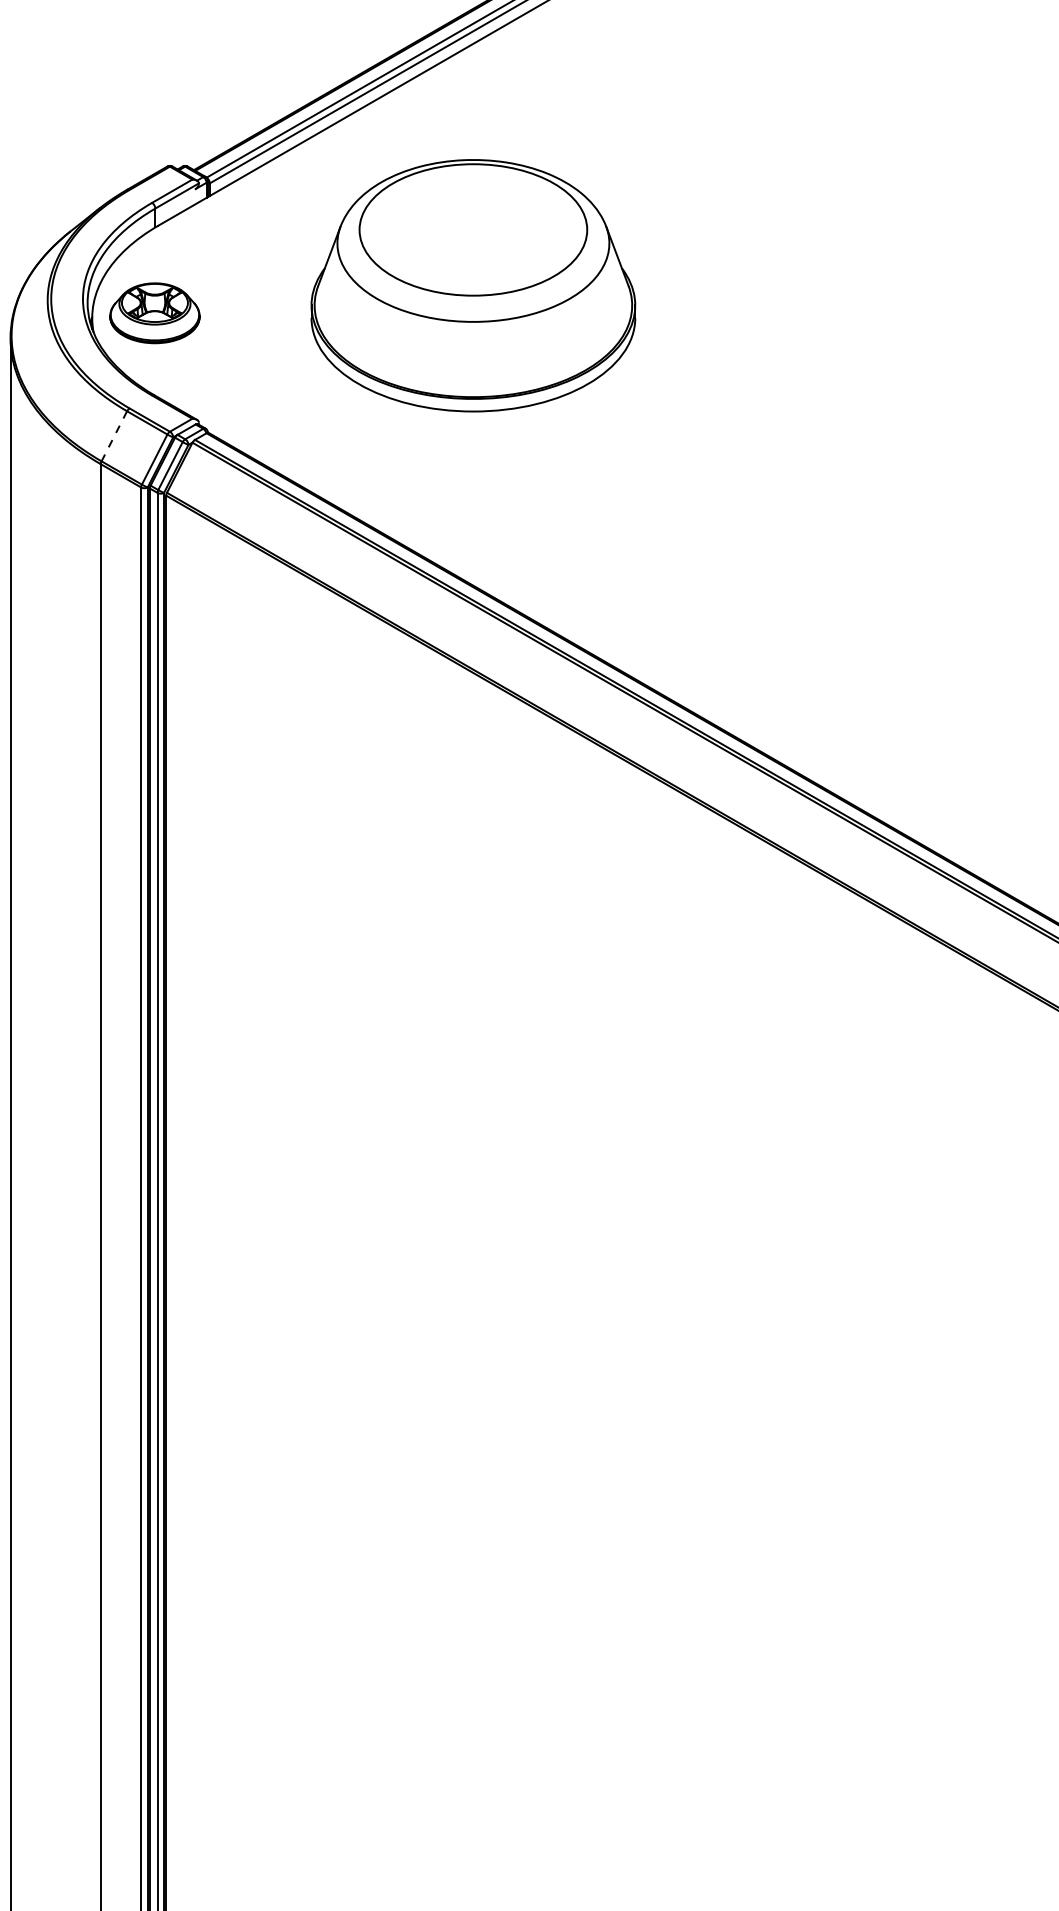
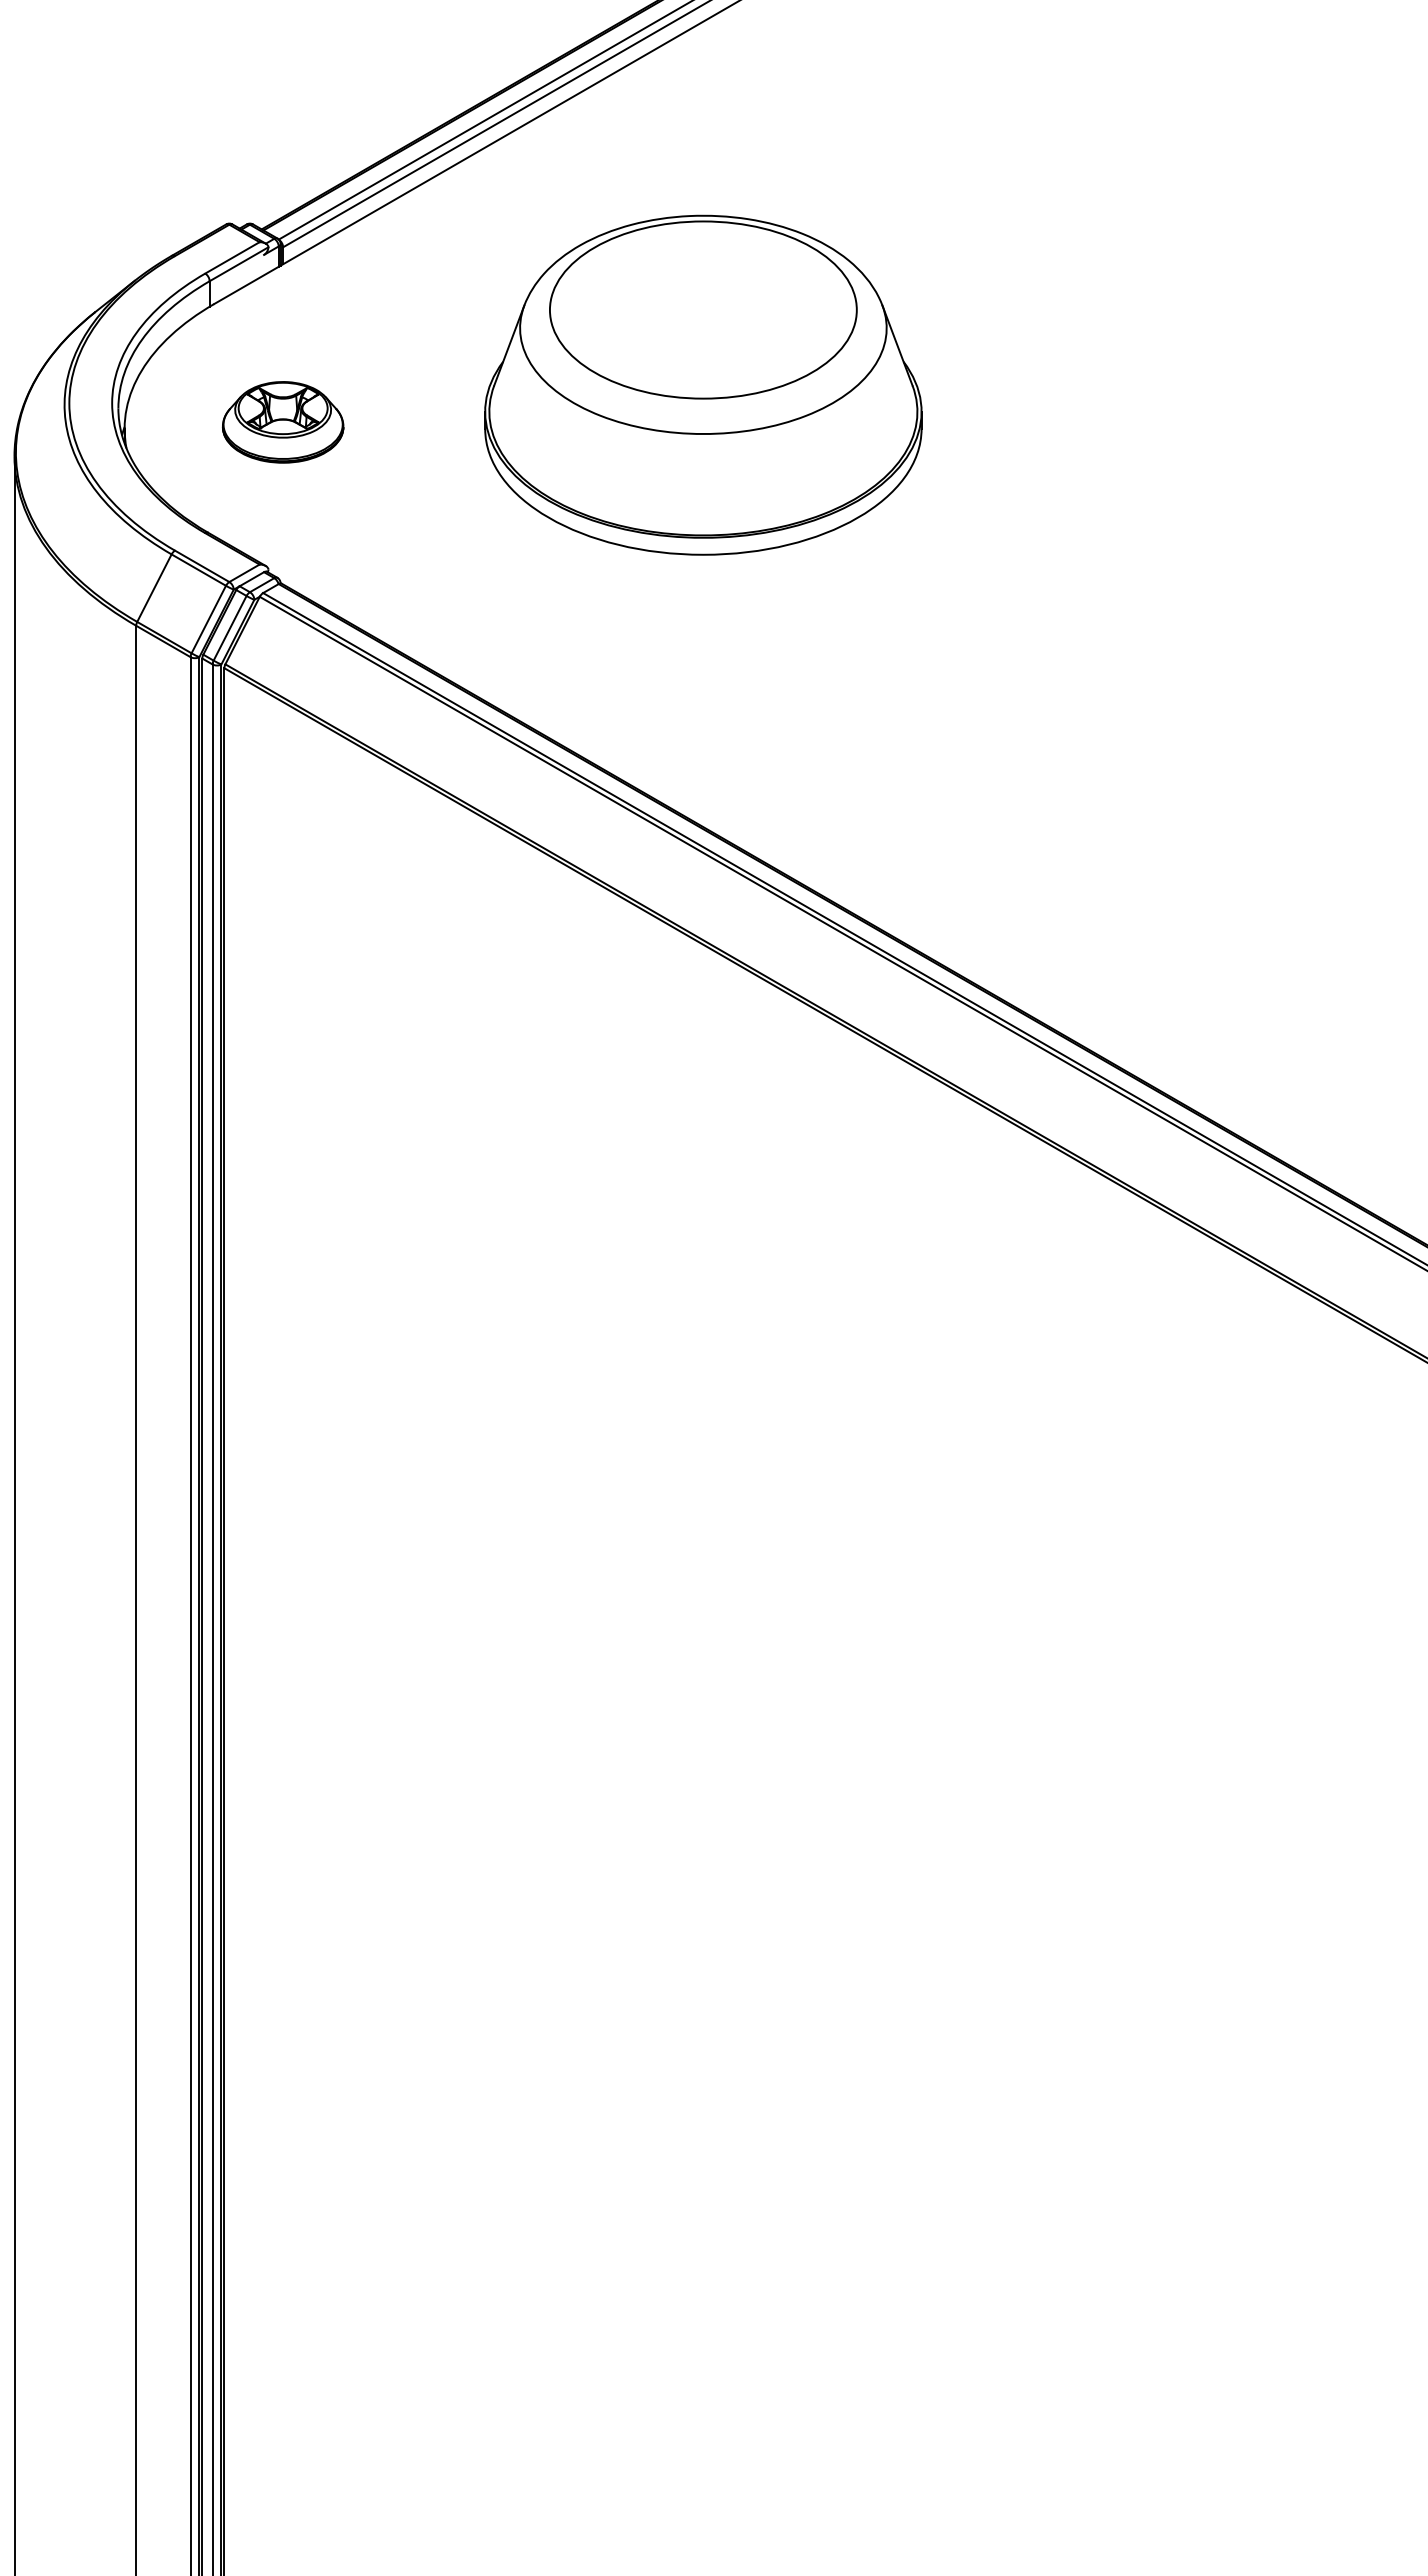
part: (473, 285) -> (703, 384), moved
part: (155, 313) -> (283, 422), moved
line: (114, 436) -> (154, 588), dashed -> solid

